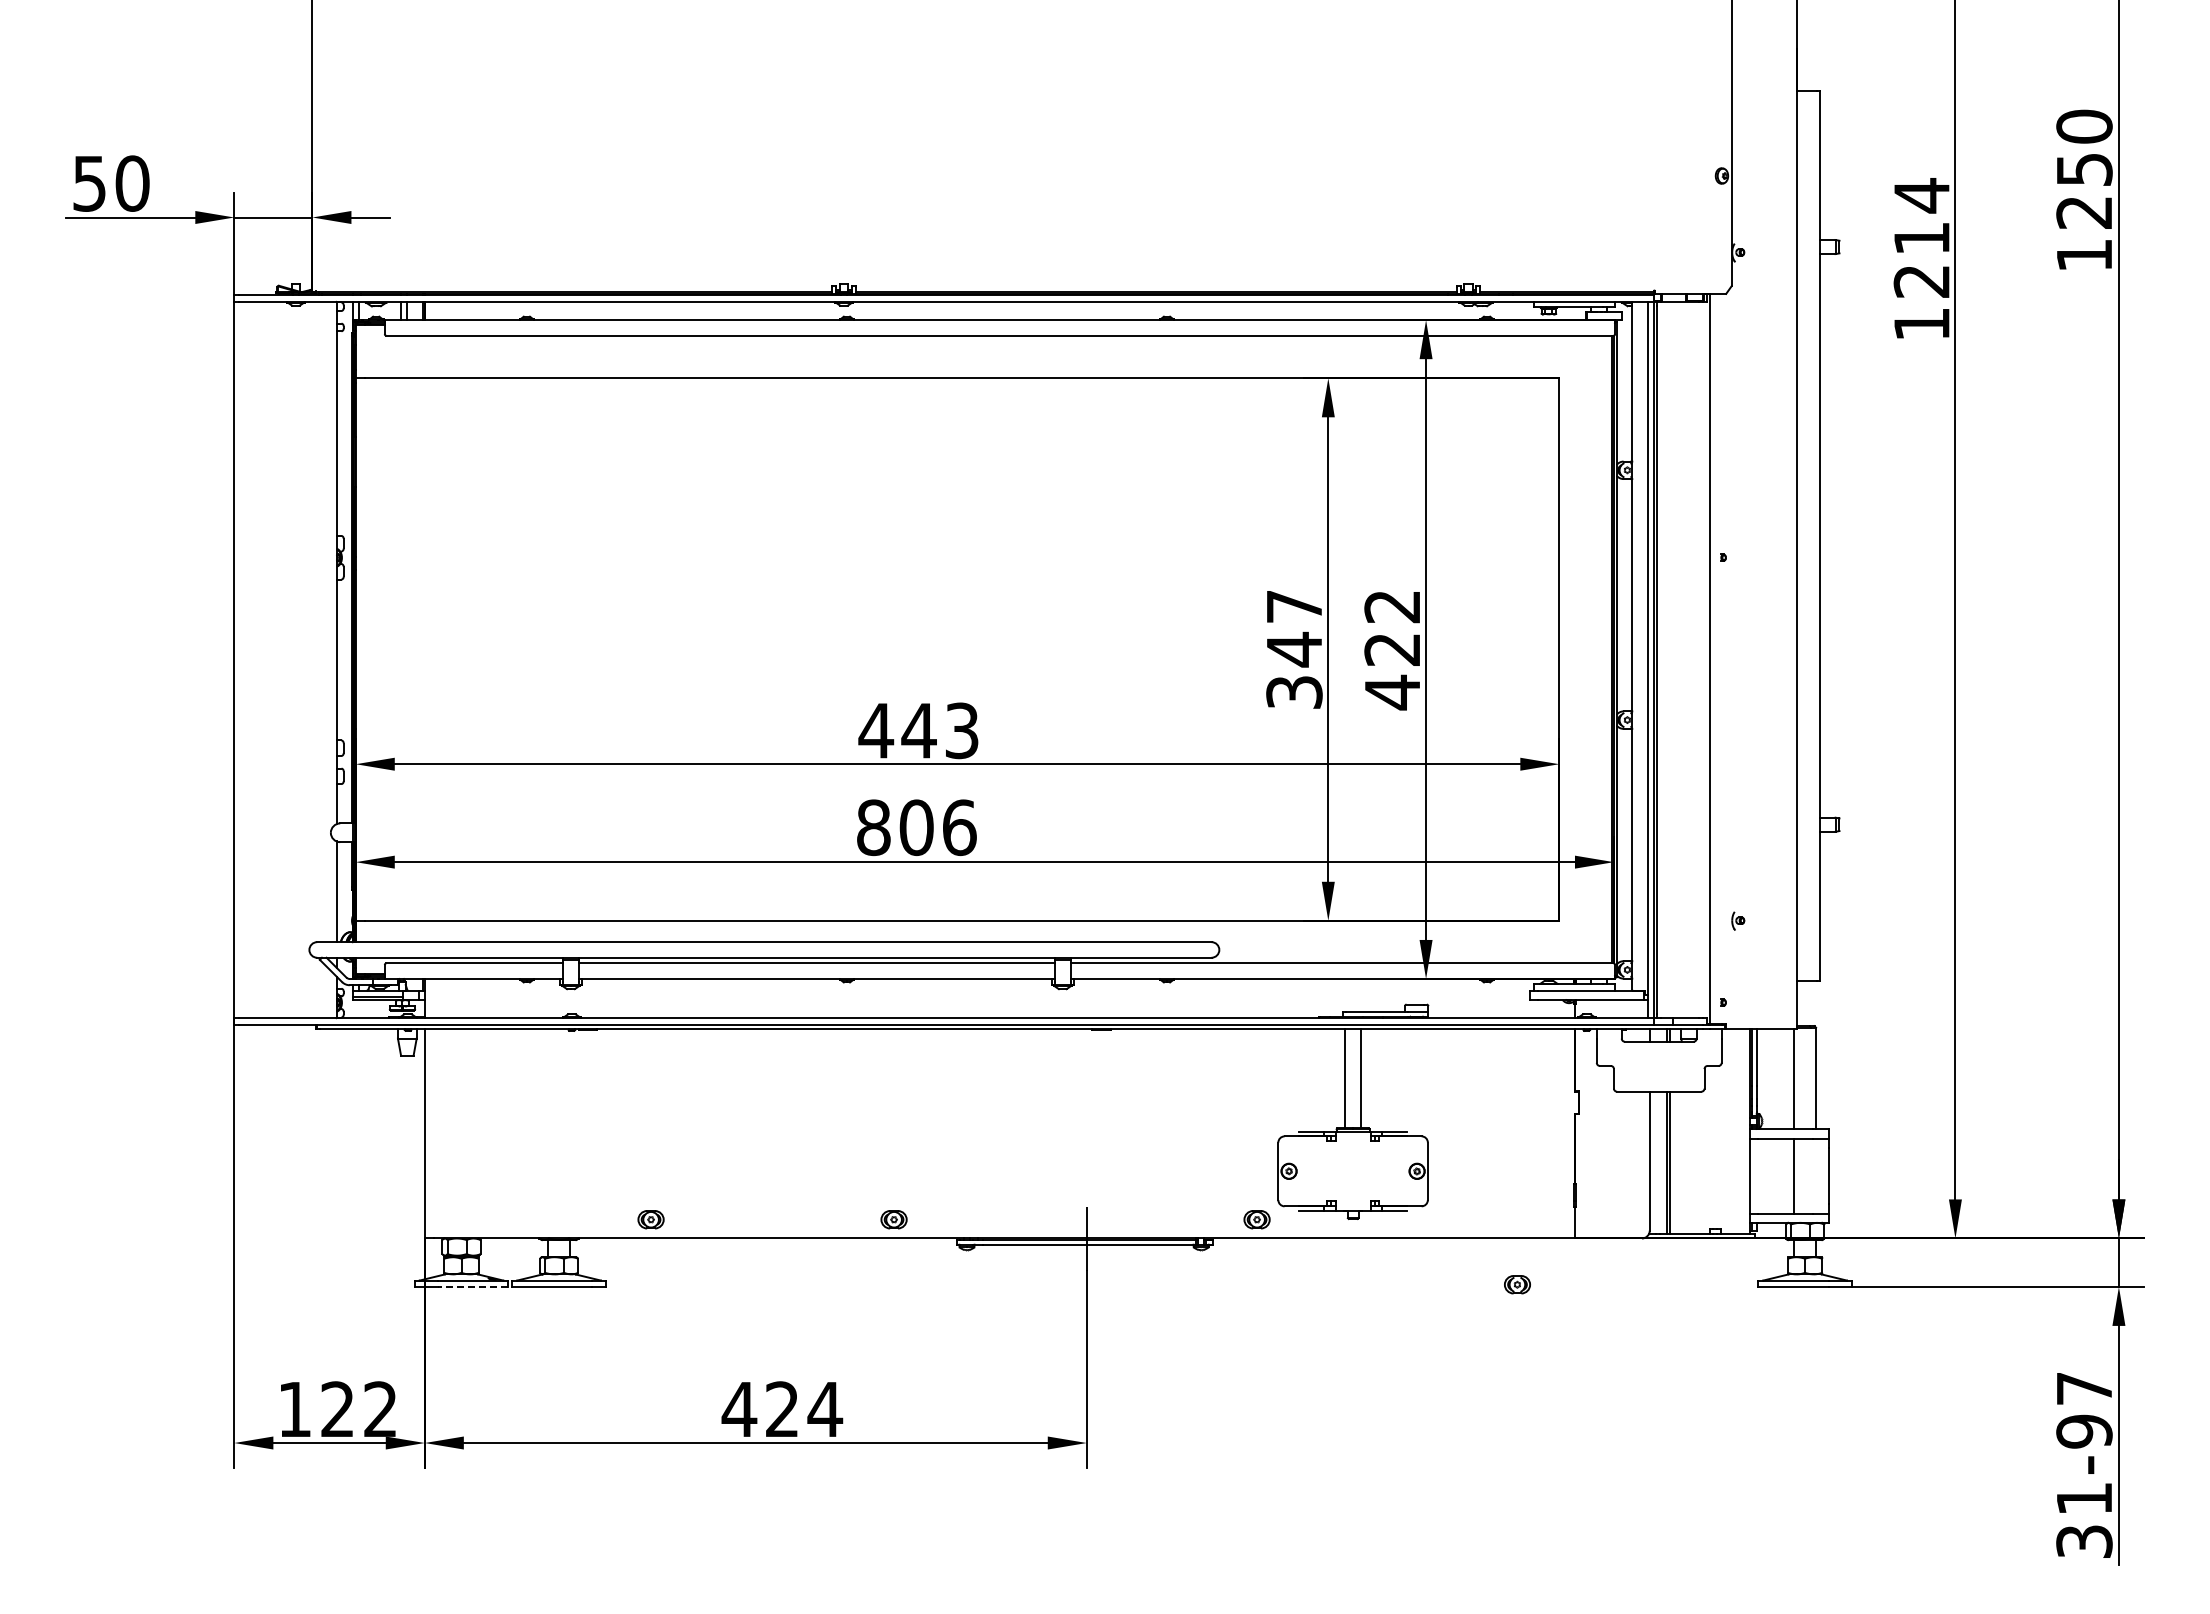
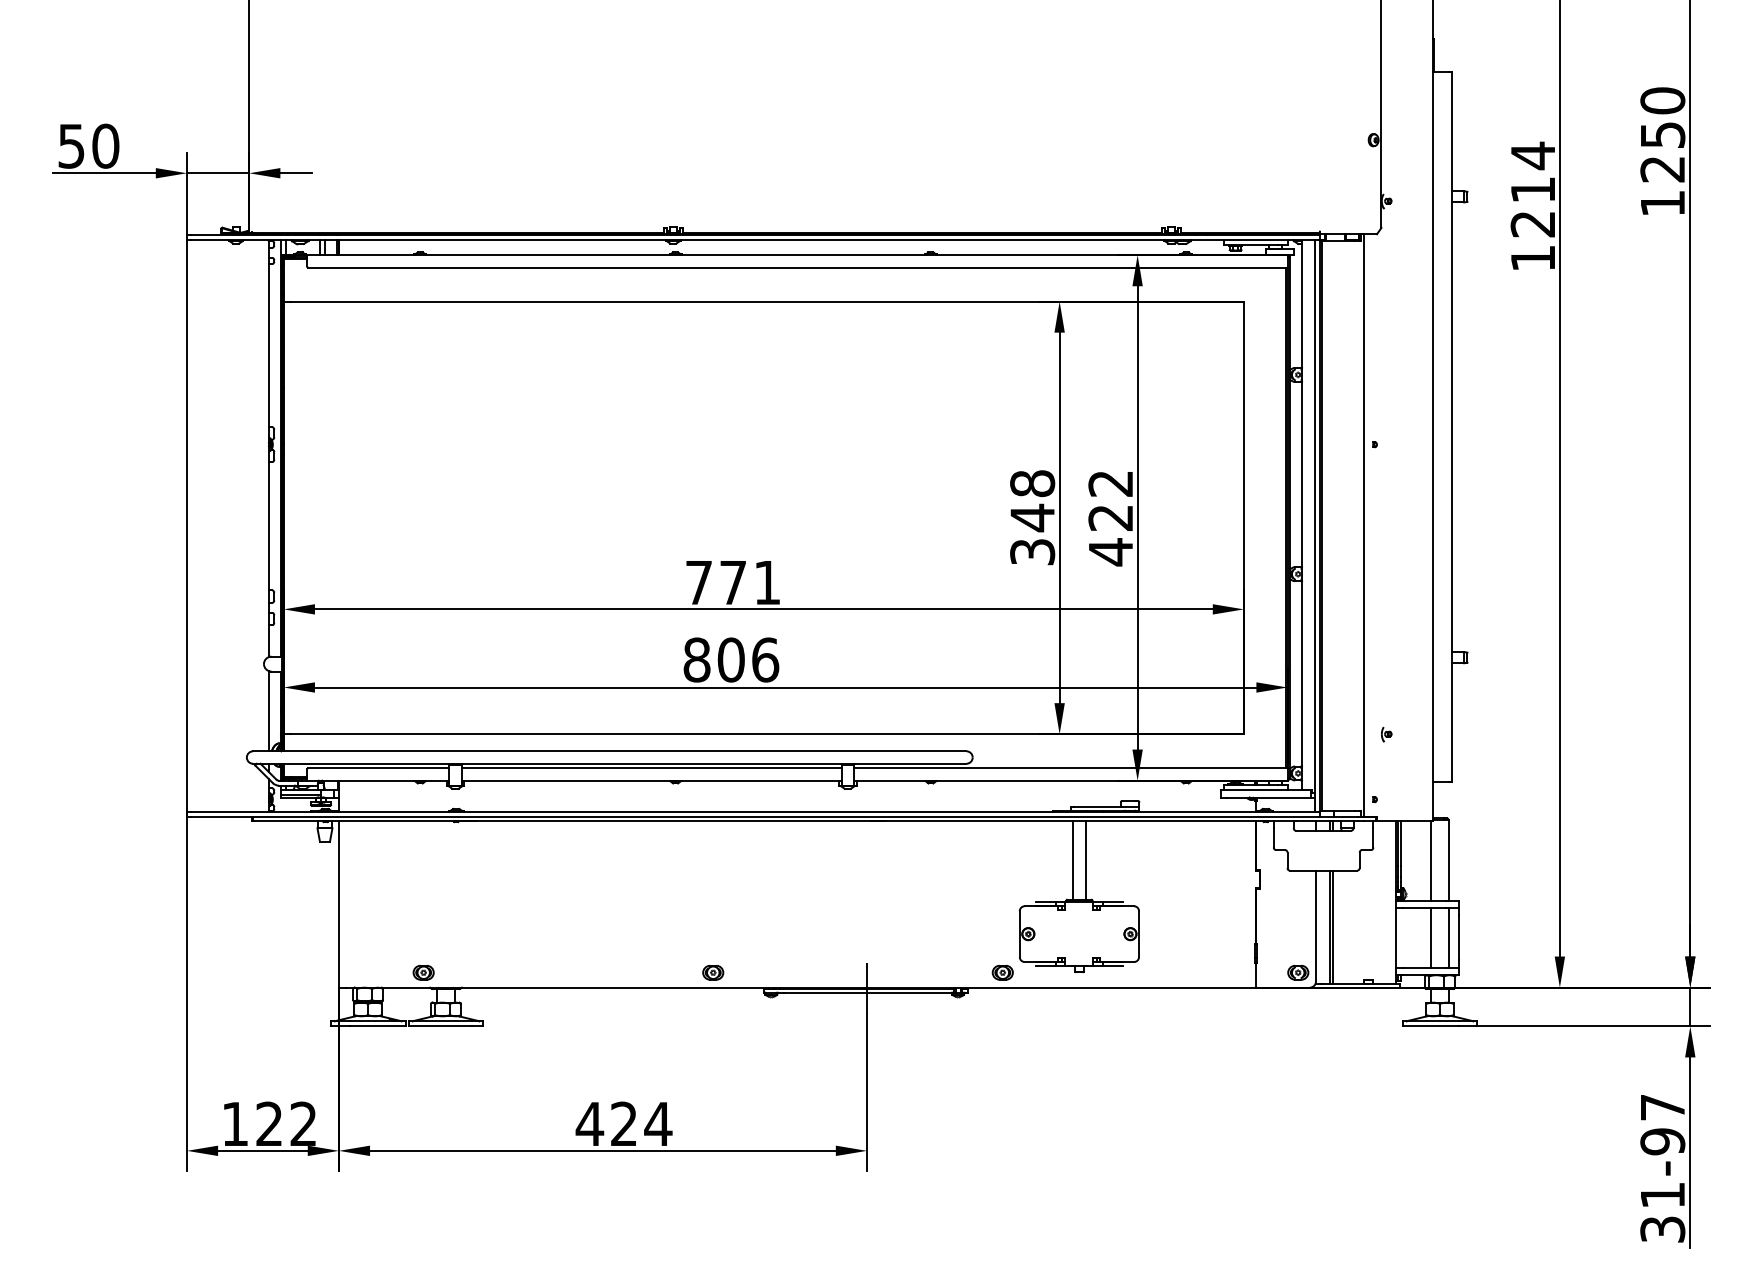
text: (1294, 606) -> (1032, 483), 347 -> 348
text: (918, 730) -> (732, 582), 443 -> 771
line: (1816, 1175) -> (1449, 937), added
part: (650, 1219) -> (423, 972), moved
part: (1517, 1284) -> (1298, 972), moved
line: (472, 1286) -> (376, 1025), dashed -> solid

